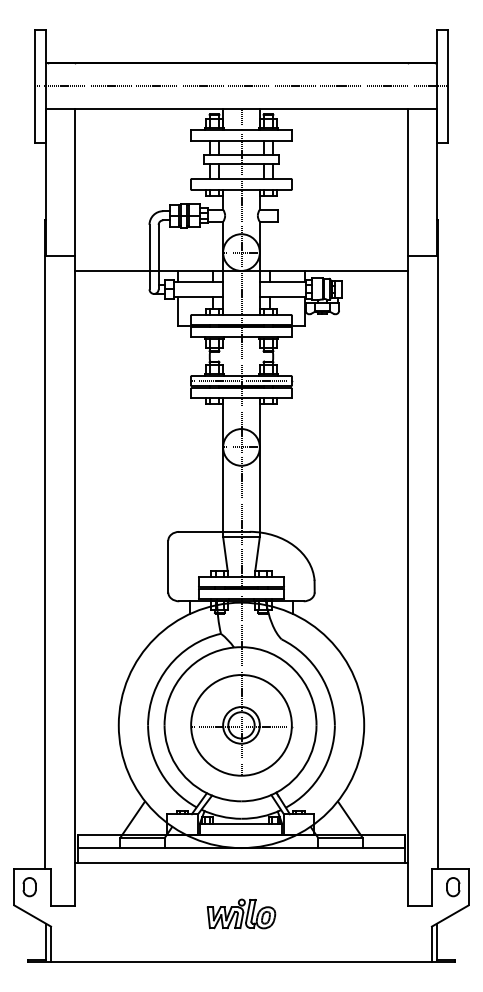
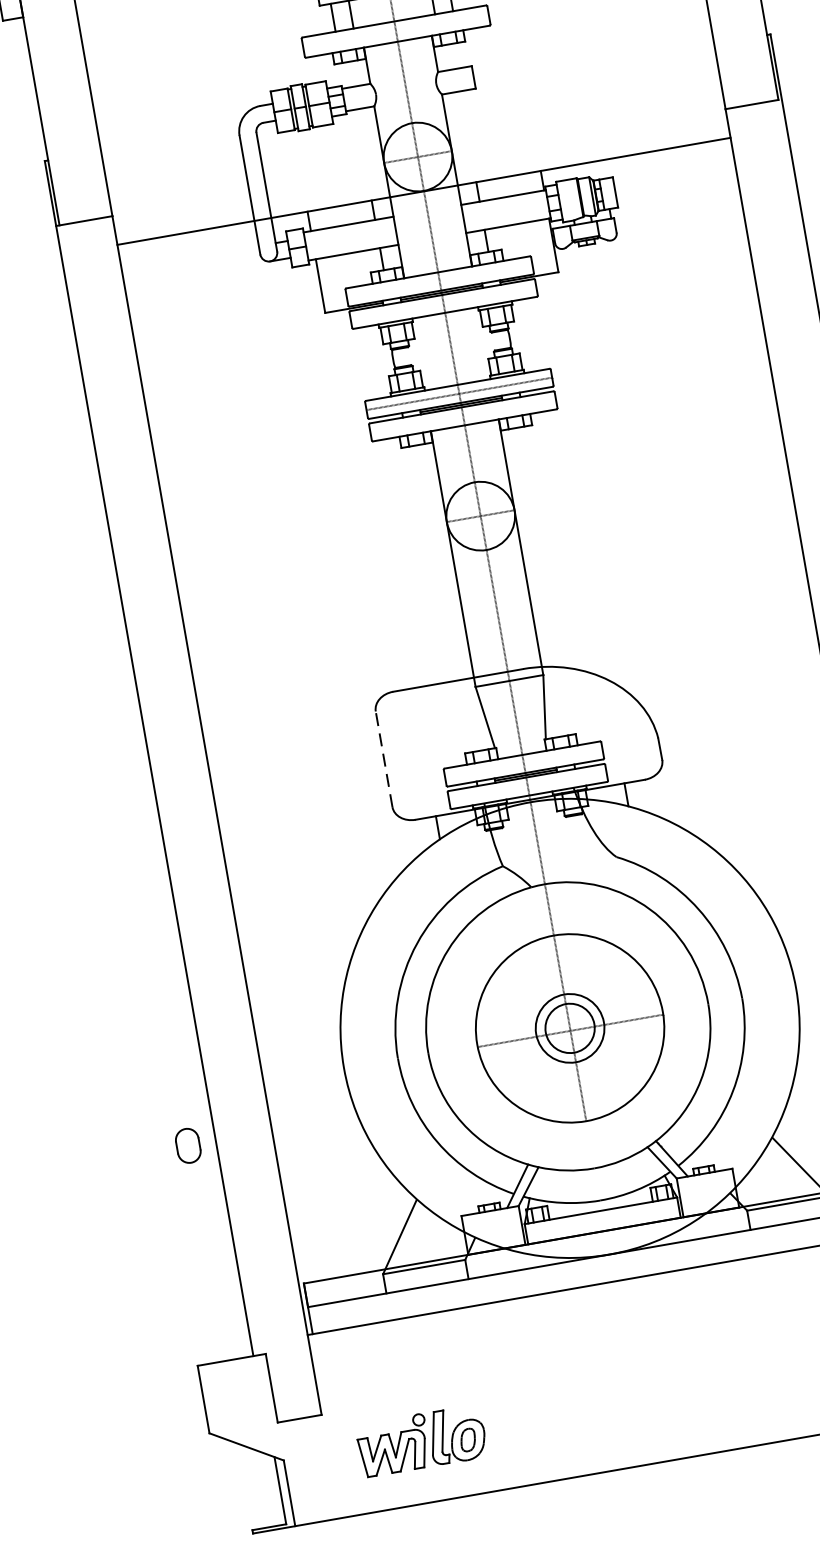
line: (168, 566) -> (384, 759), solid -> dashed
part: (29, 887) -> (188, 1146), moved
part: (241, 913) -> (421, 1440), moved

